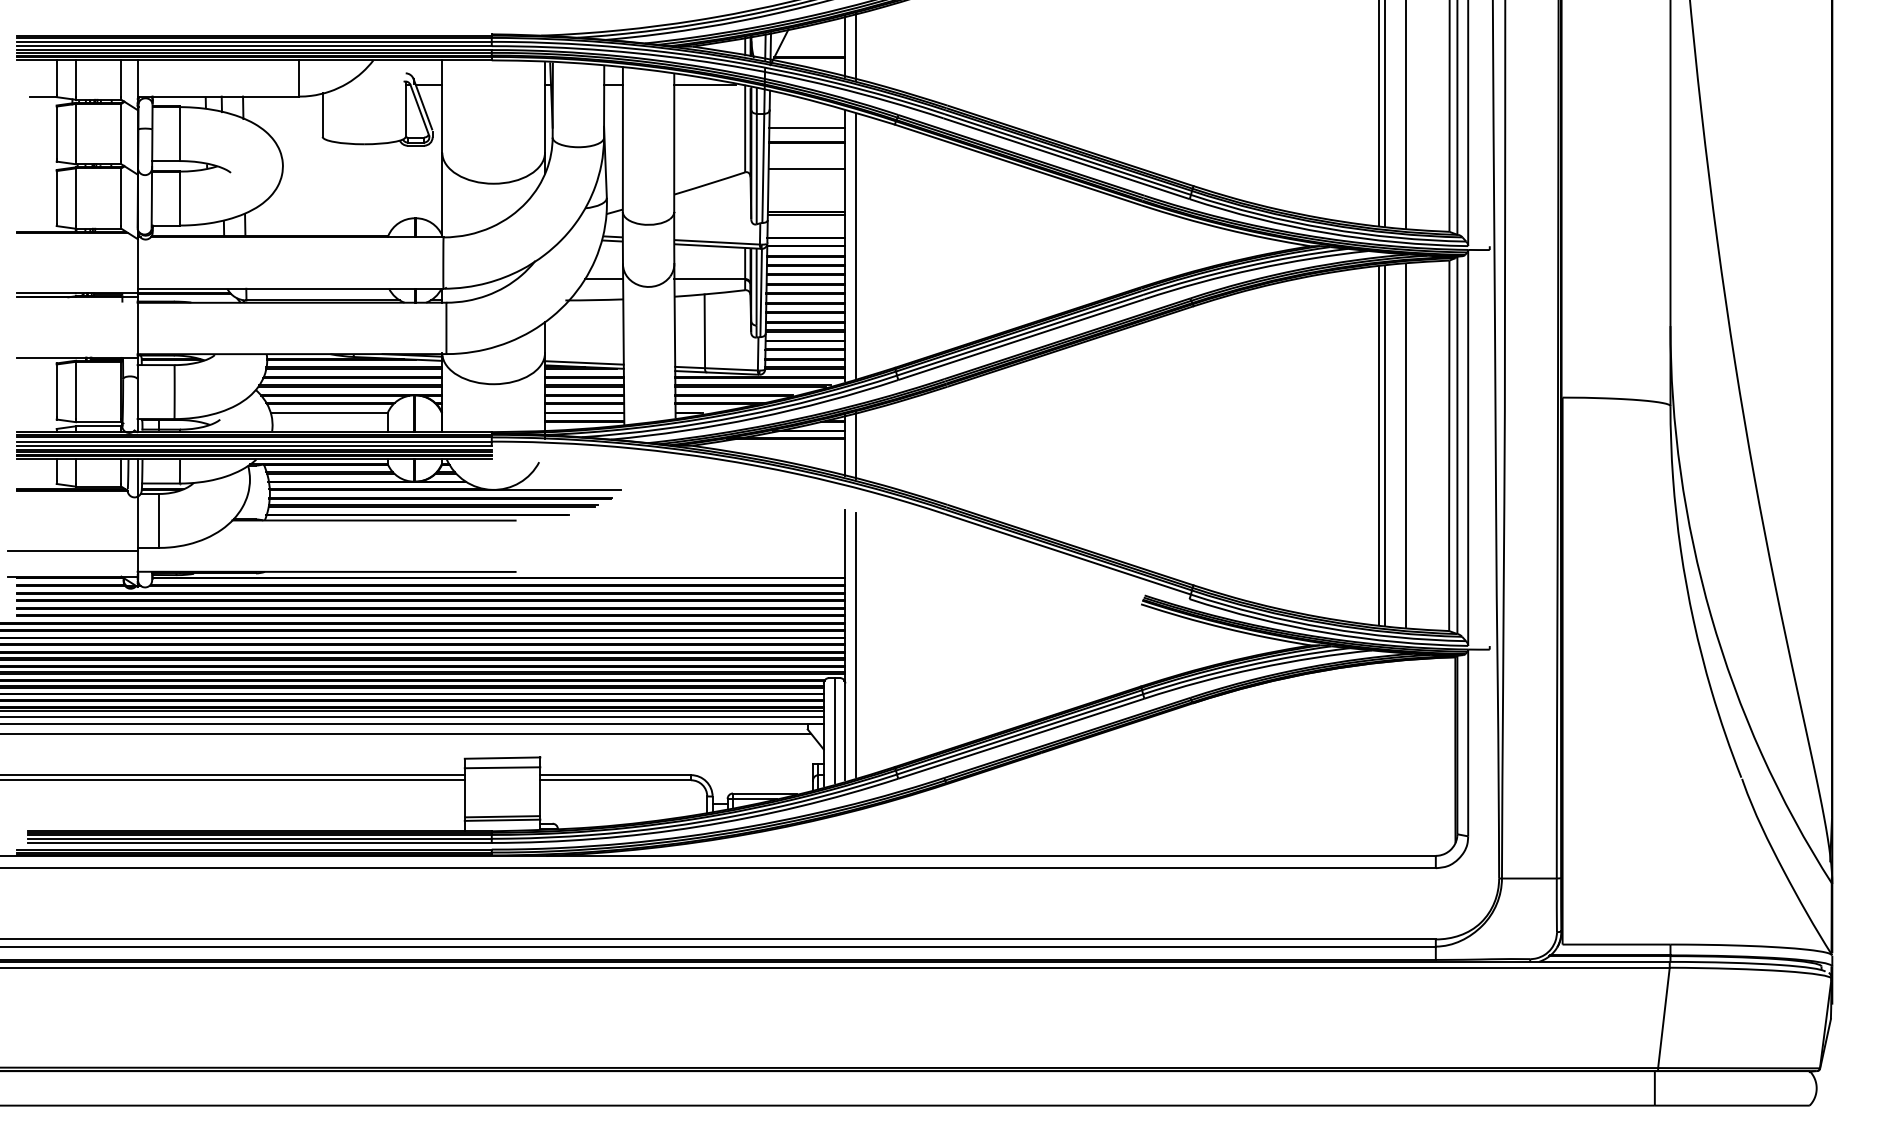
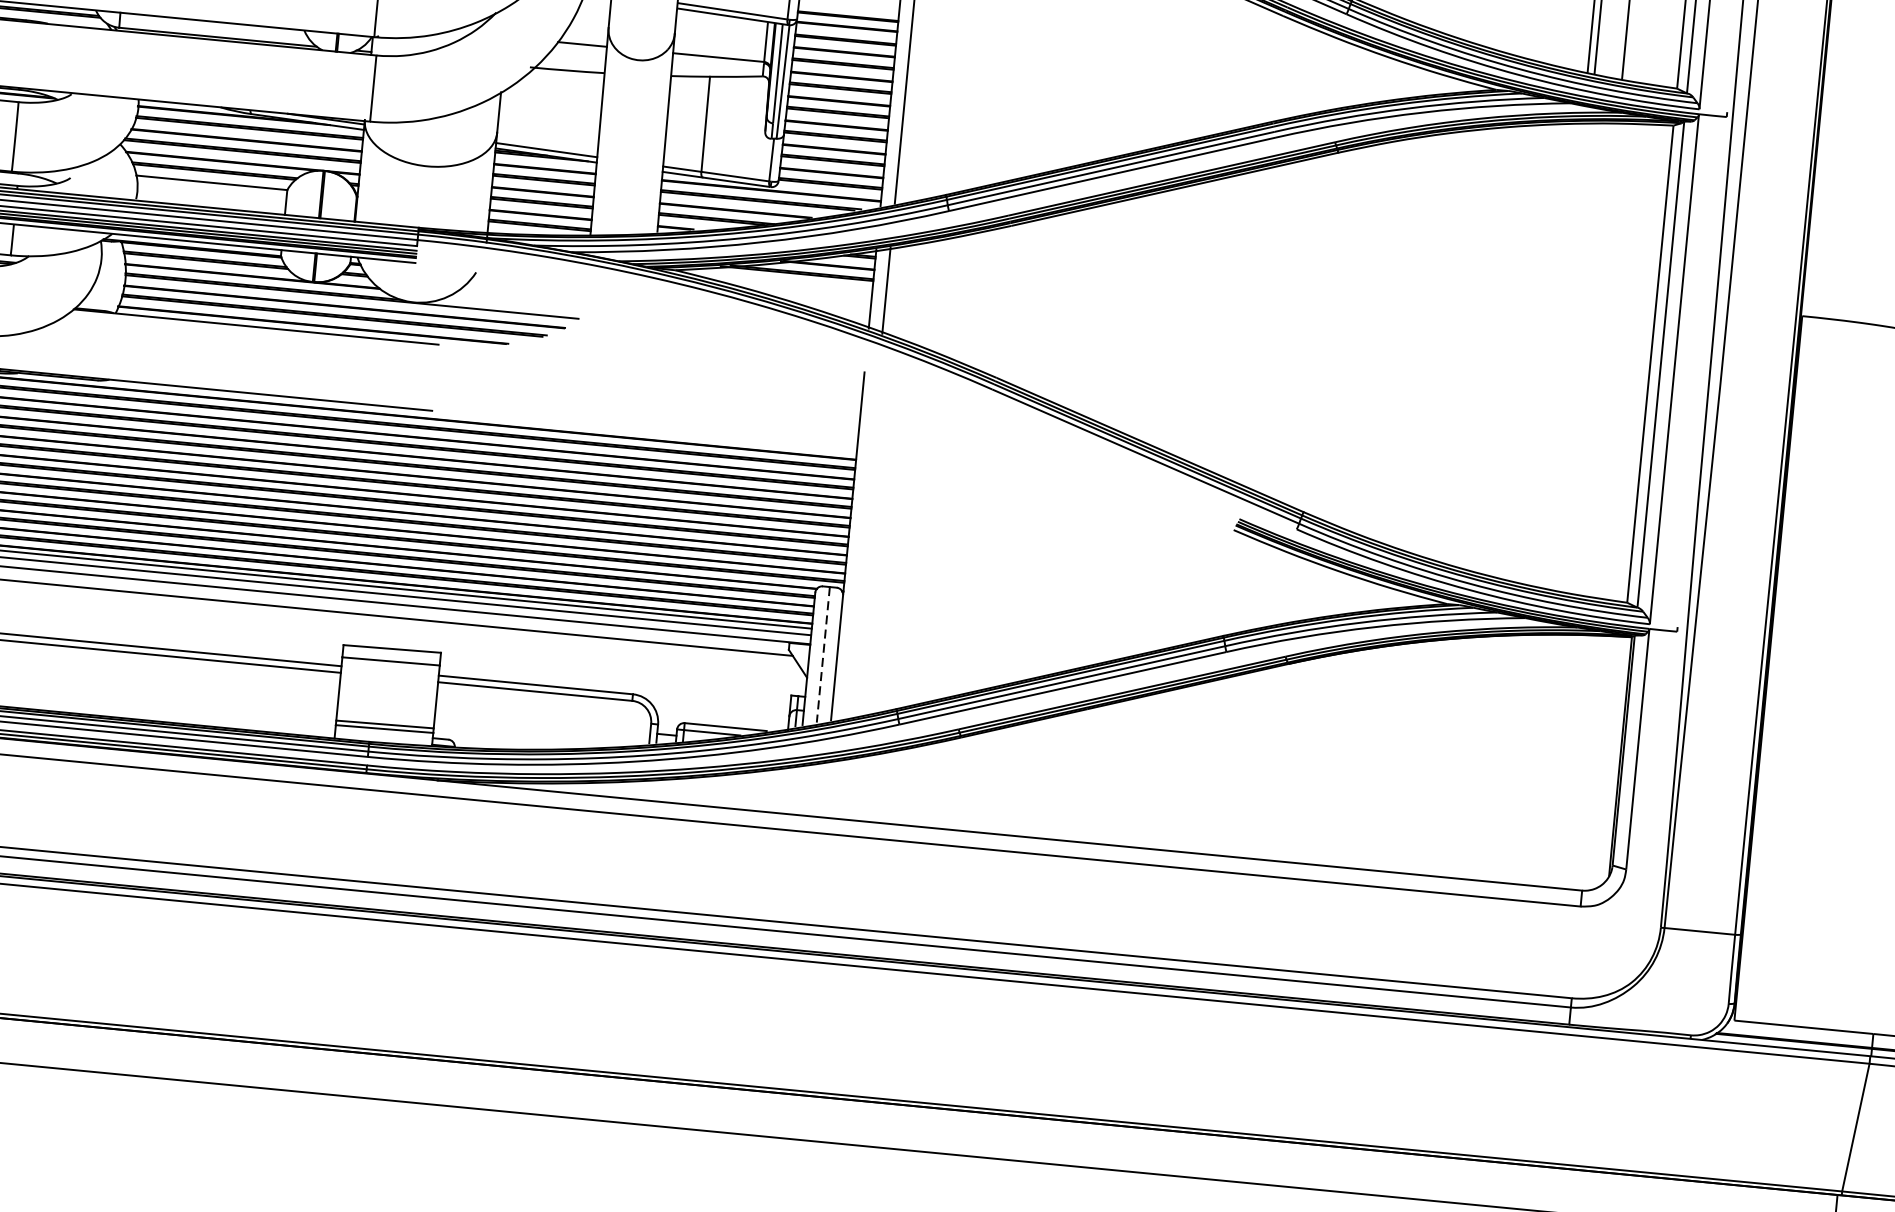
line: (1379, 445) -> (1560, 355), removed
line: (1384, 445) -> (1566, 355), removed
line: (1406, 445) -> (1595, 358), removed
line: (856, 645) -> (862, 547), removed
line: (834, 730) -> (823, 654), solid -> dashed

